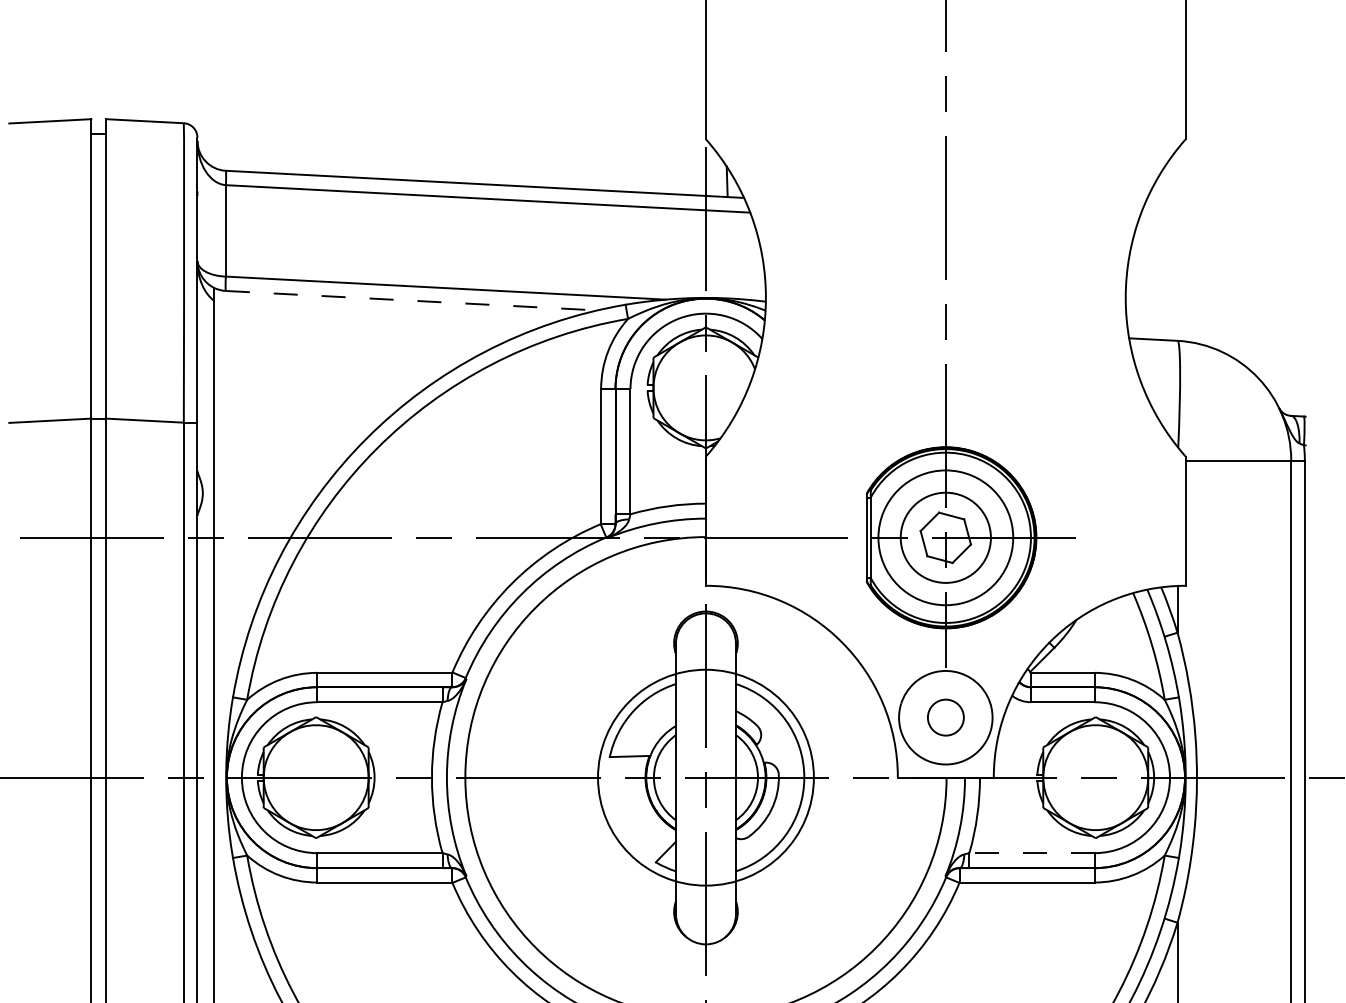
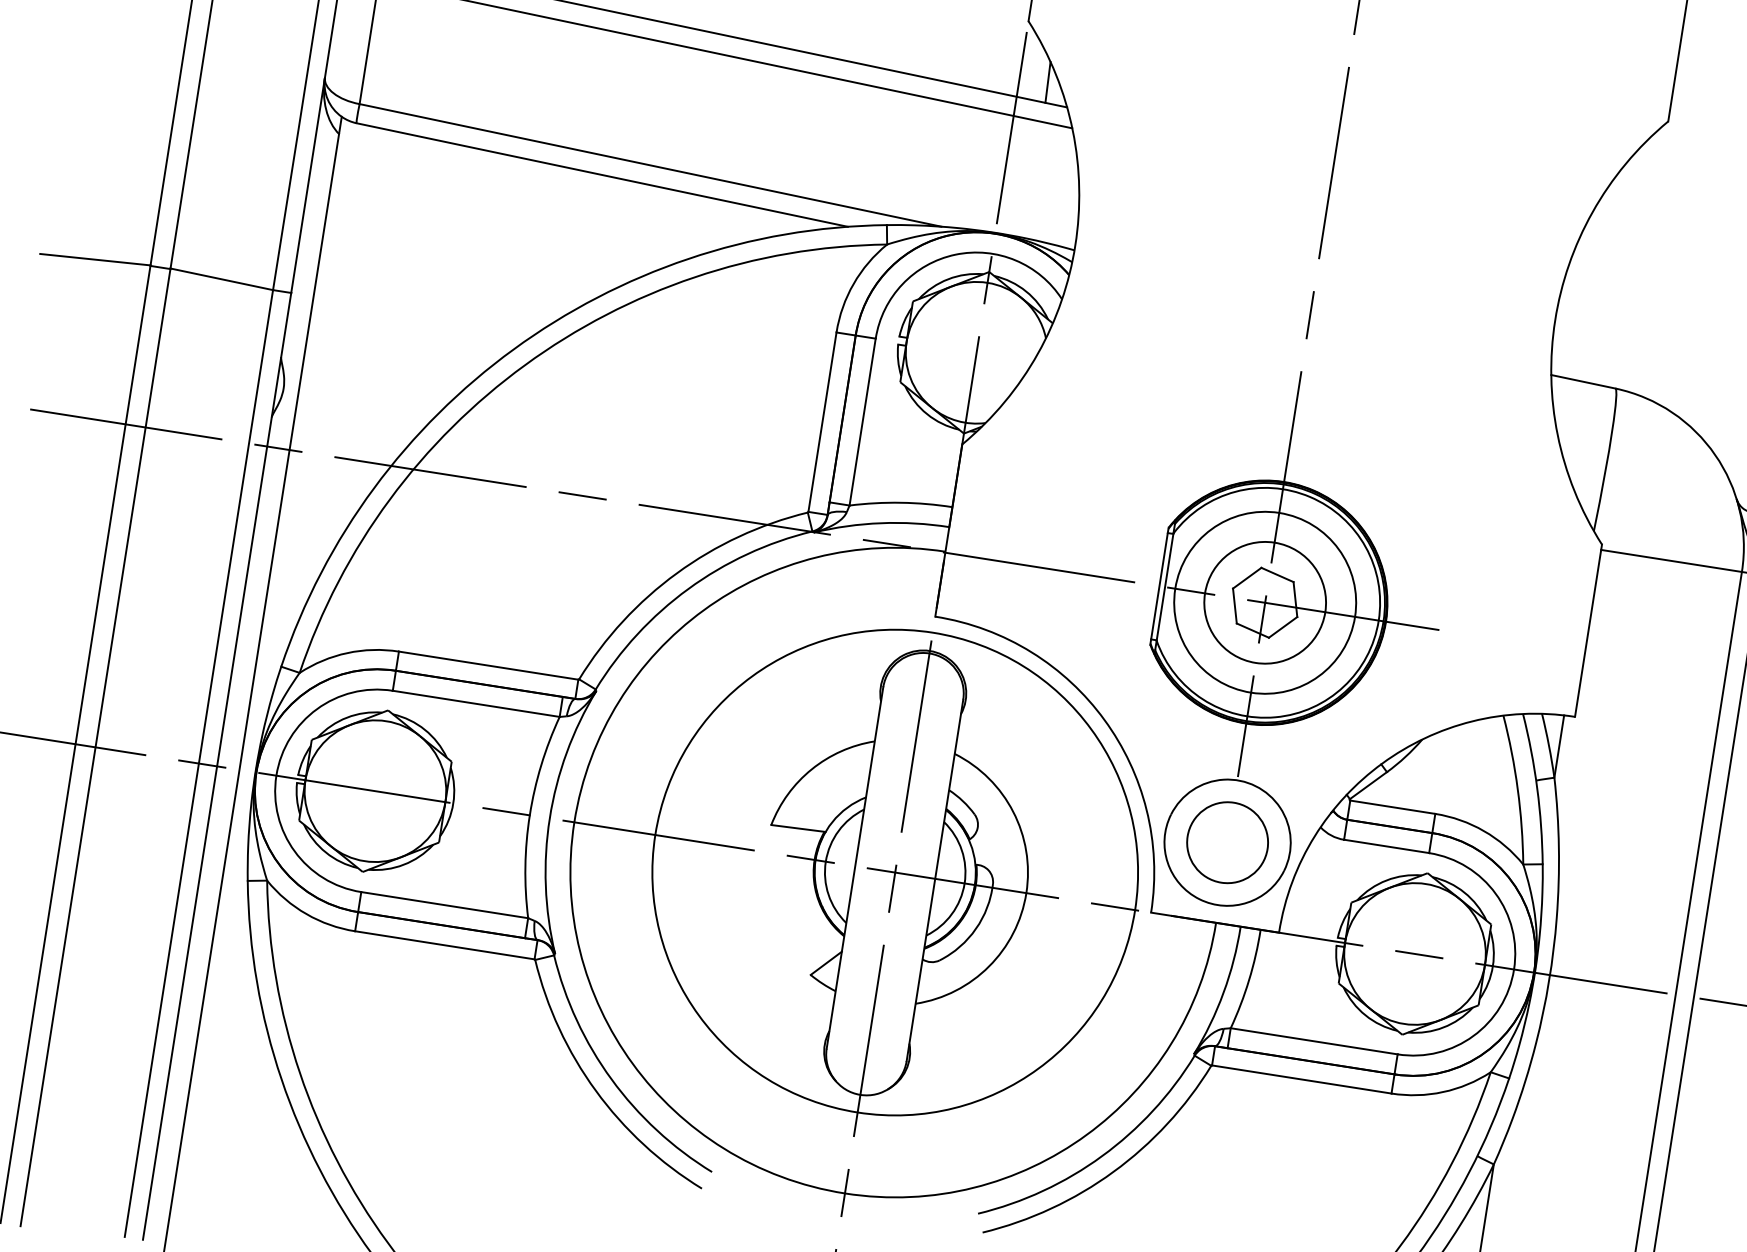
line: (411, 300) -> (602, 174), dashed -> solid
circle: (945, 717) -> (1227, 842), size x1.67
circle: (705, 777) -> (894, 872), size x1.67
line: (1031, 853) -> (1313, 1041), dashed -> solid

